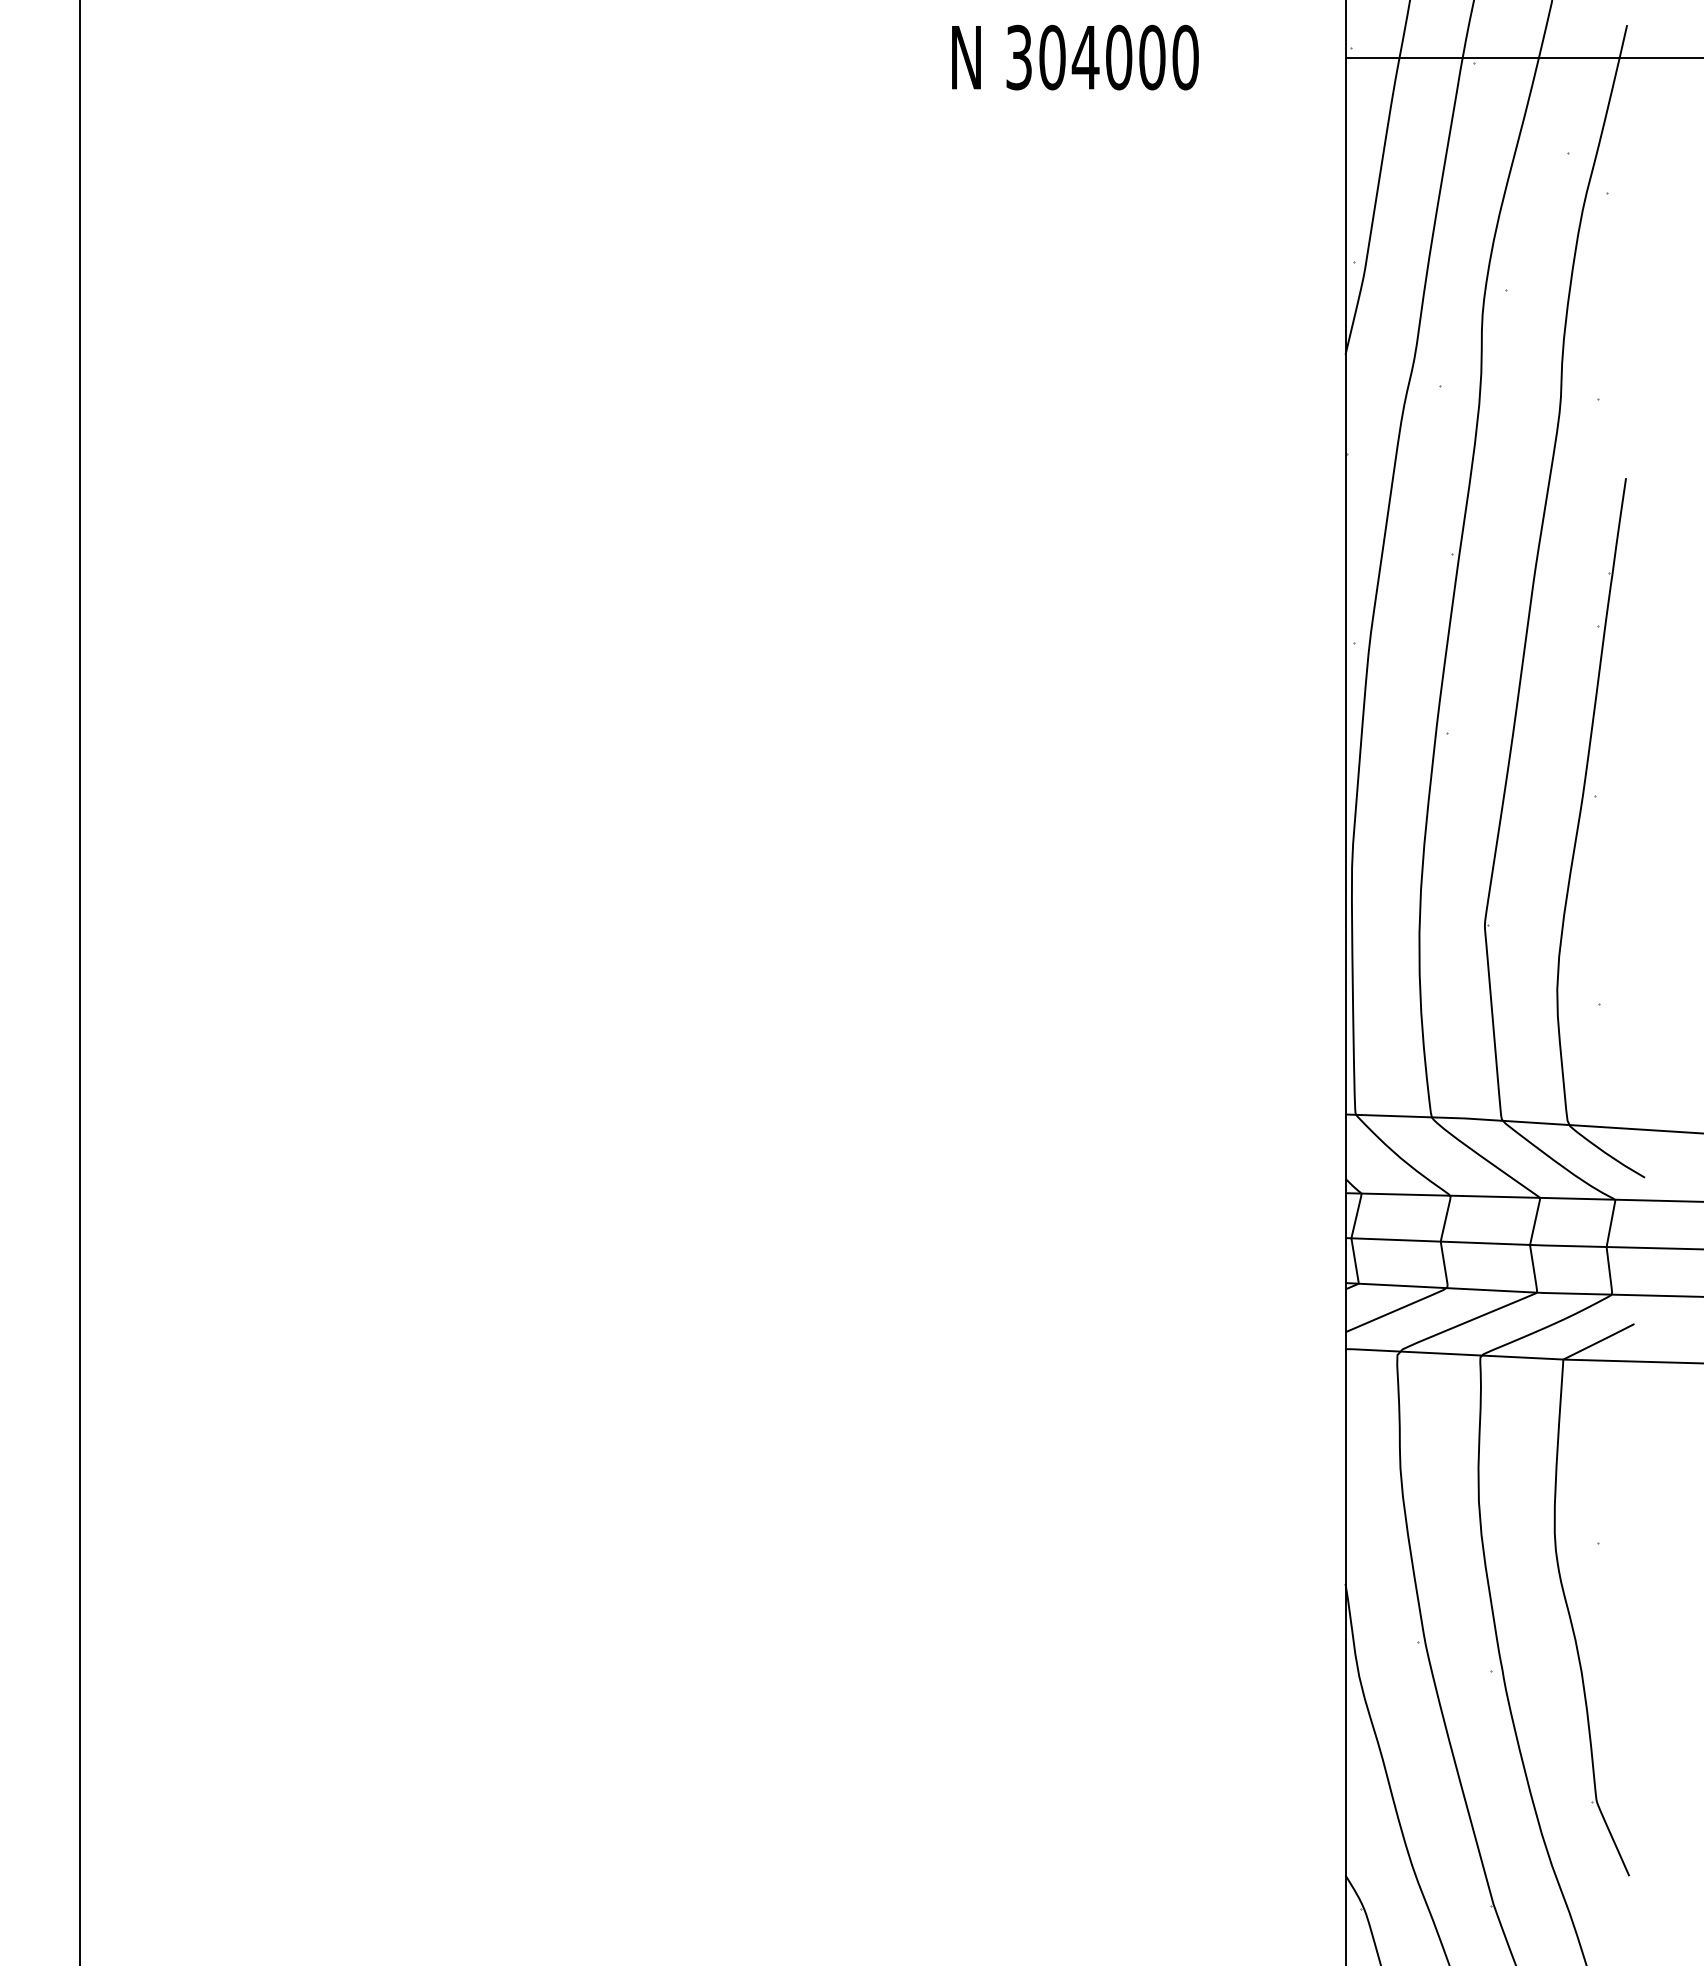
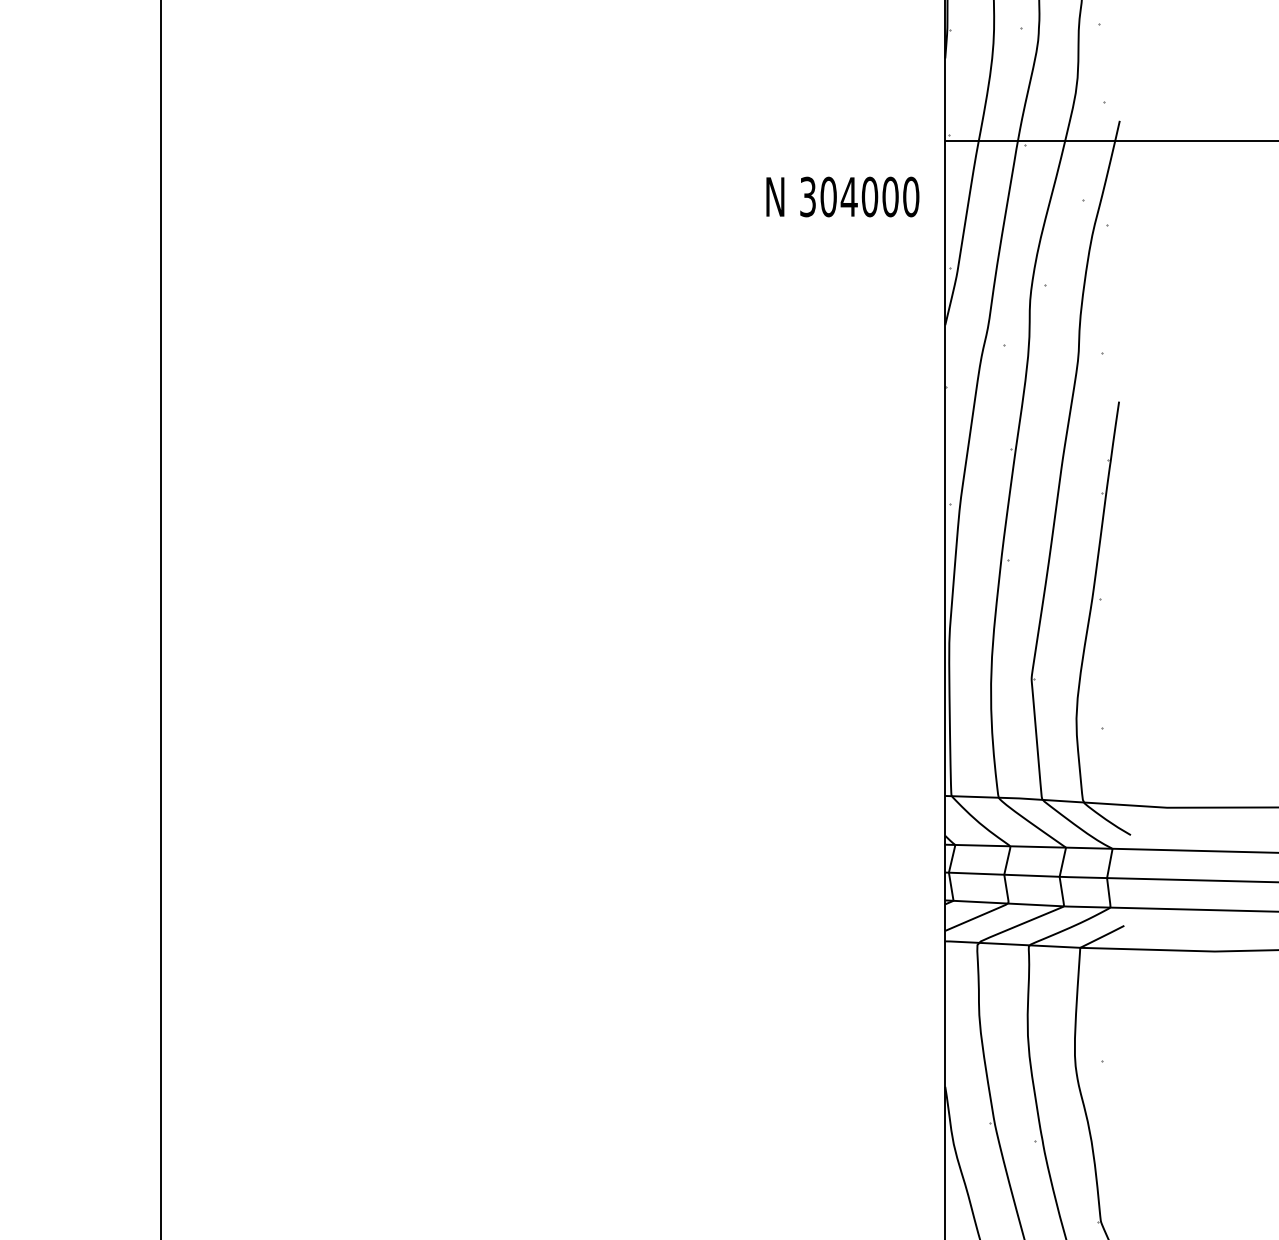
text: (1074, 56) -> (842, 196), moved

